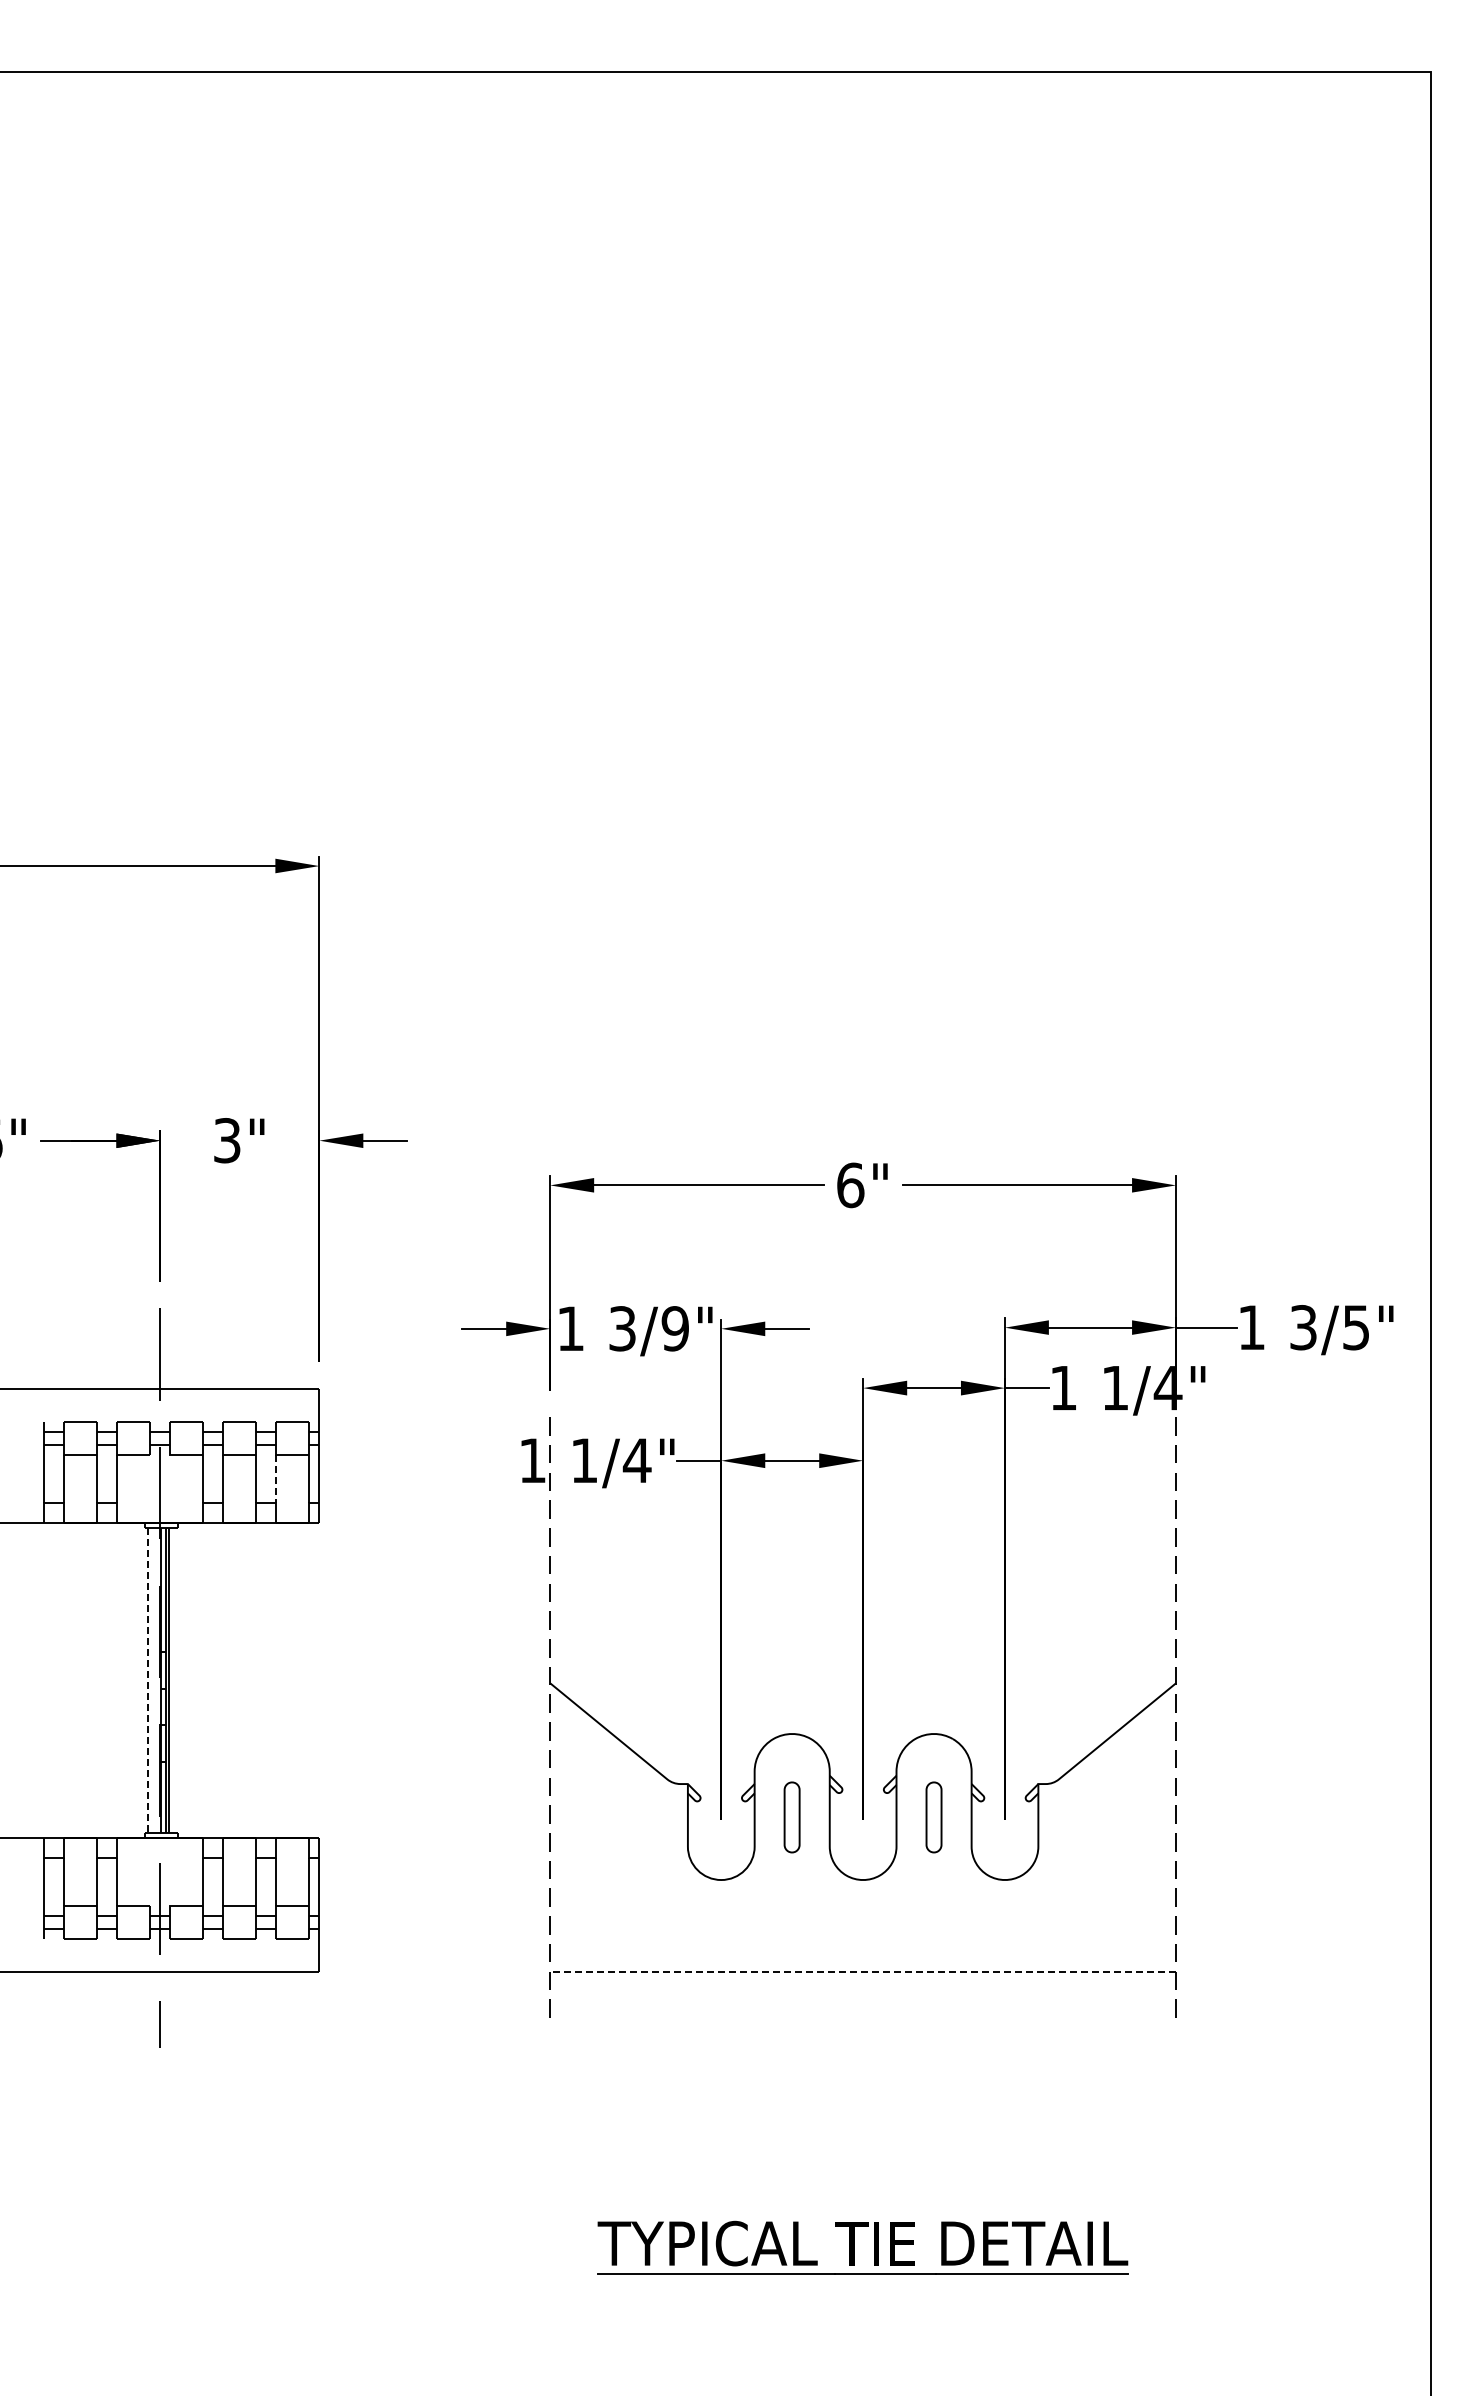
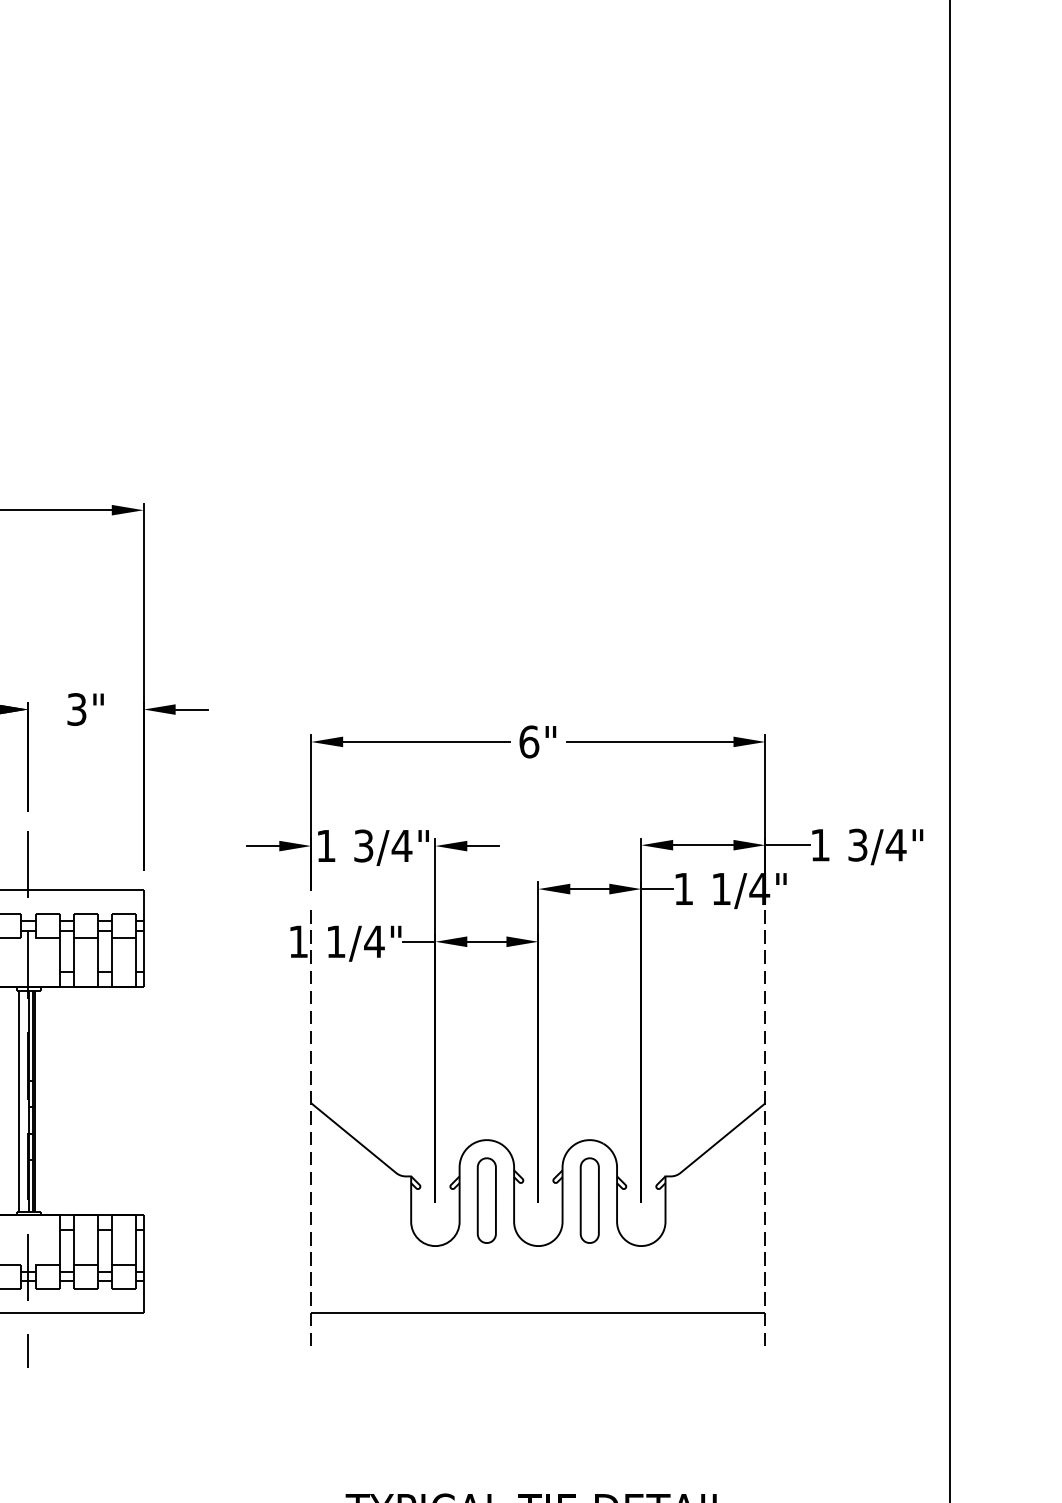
text: (1355, 1327) -> (895, 845), 3/5" -> 3/4"
text: (675, 1328) -> (402, 845), 3/9" -> 3/4"
line: (276, 1479) -> (112, 955), dashed -> solid
line: (147, 1680) -> (19, 1101), dashed -> solid
part: (791, 1817) -> (486, 1200), size x1.67
part: (933, 1817) -> (589, 1200), size x1.67
line: (863, 1971) -> (538, 1312), dashed -> solid

